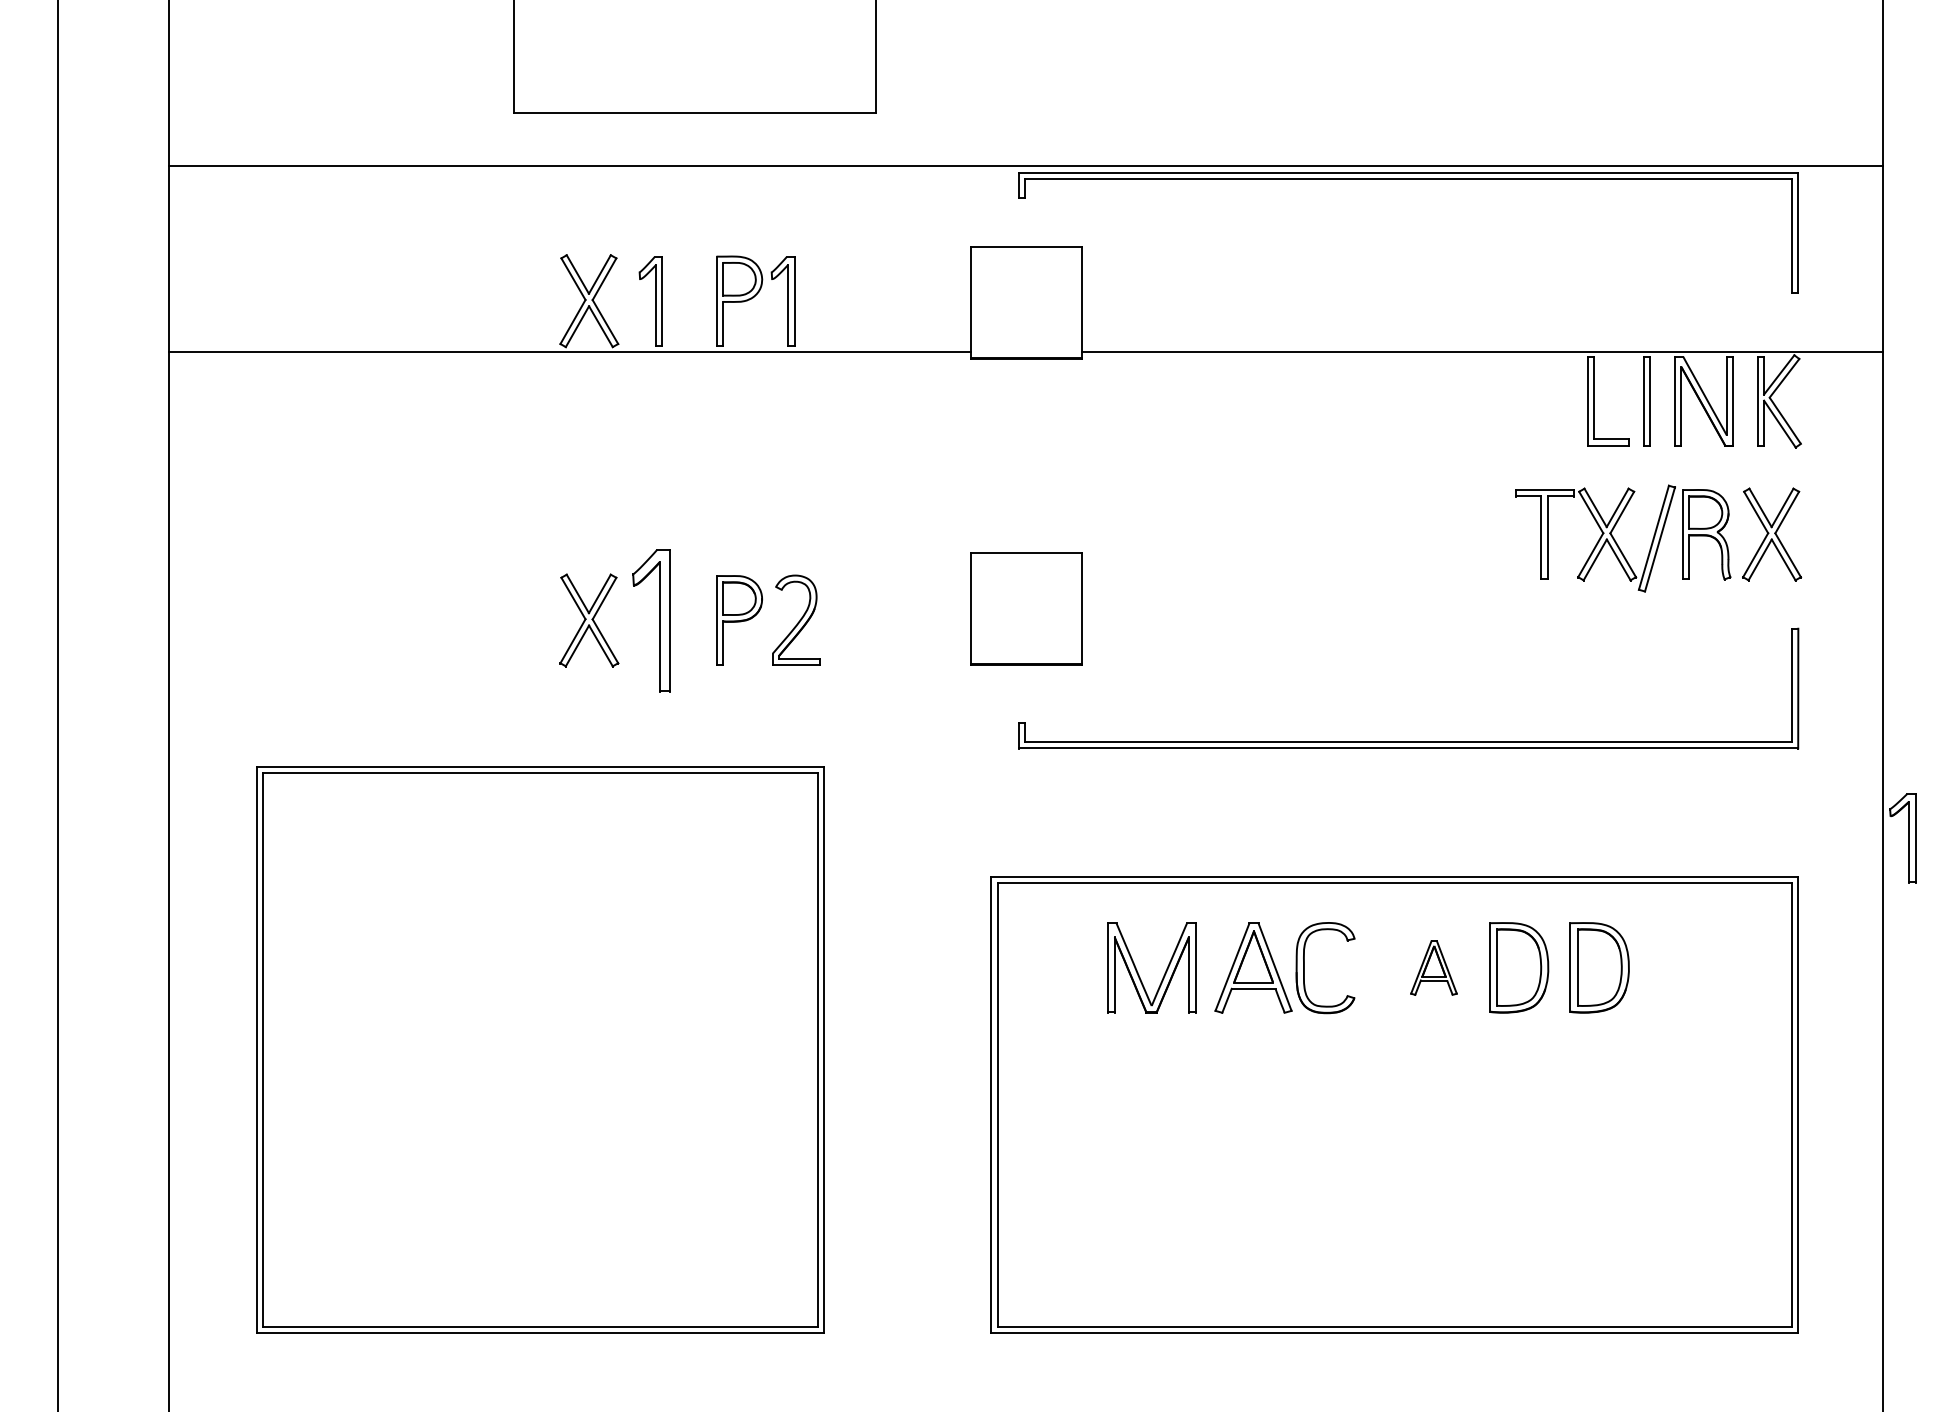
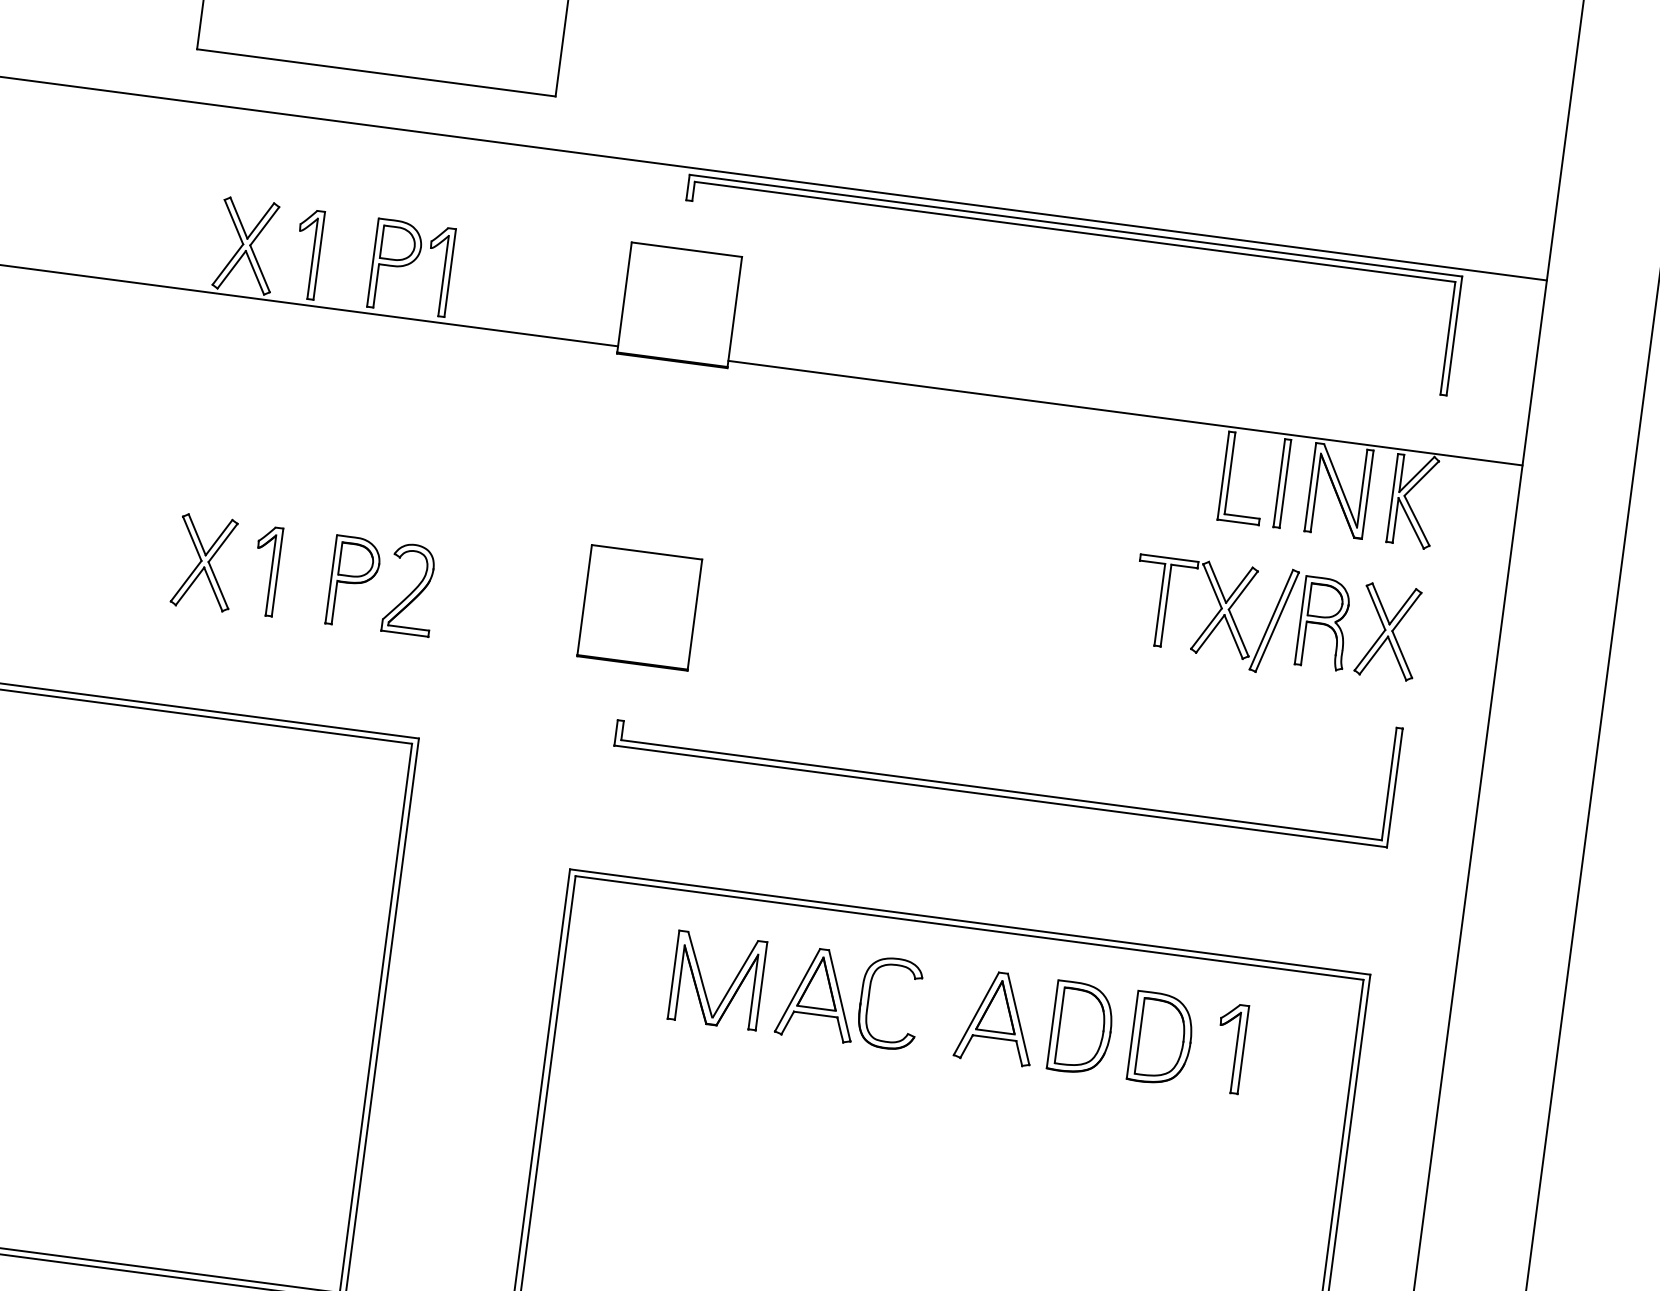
part: (650, 620) -> (265, 570), size x0.62
part: (1902, 838) -> (1229, 1048), moved
part: (1433, 967) -> (996, 1016), size x1.67

